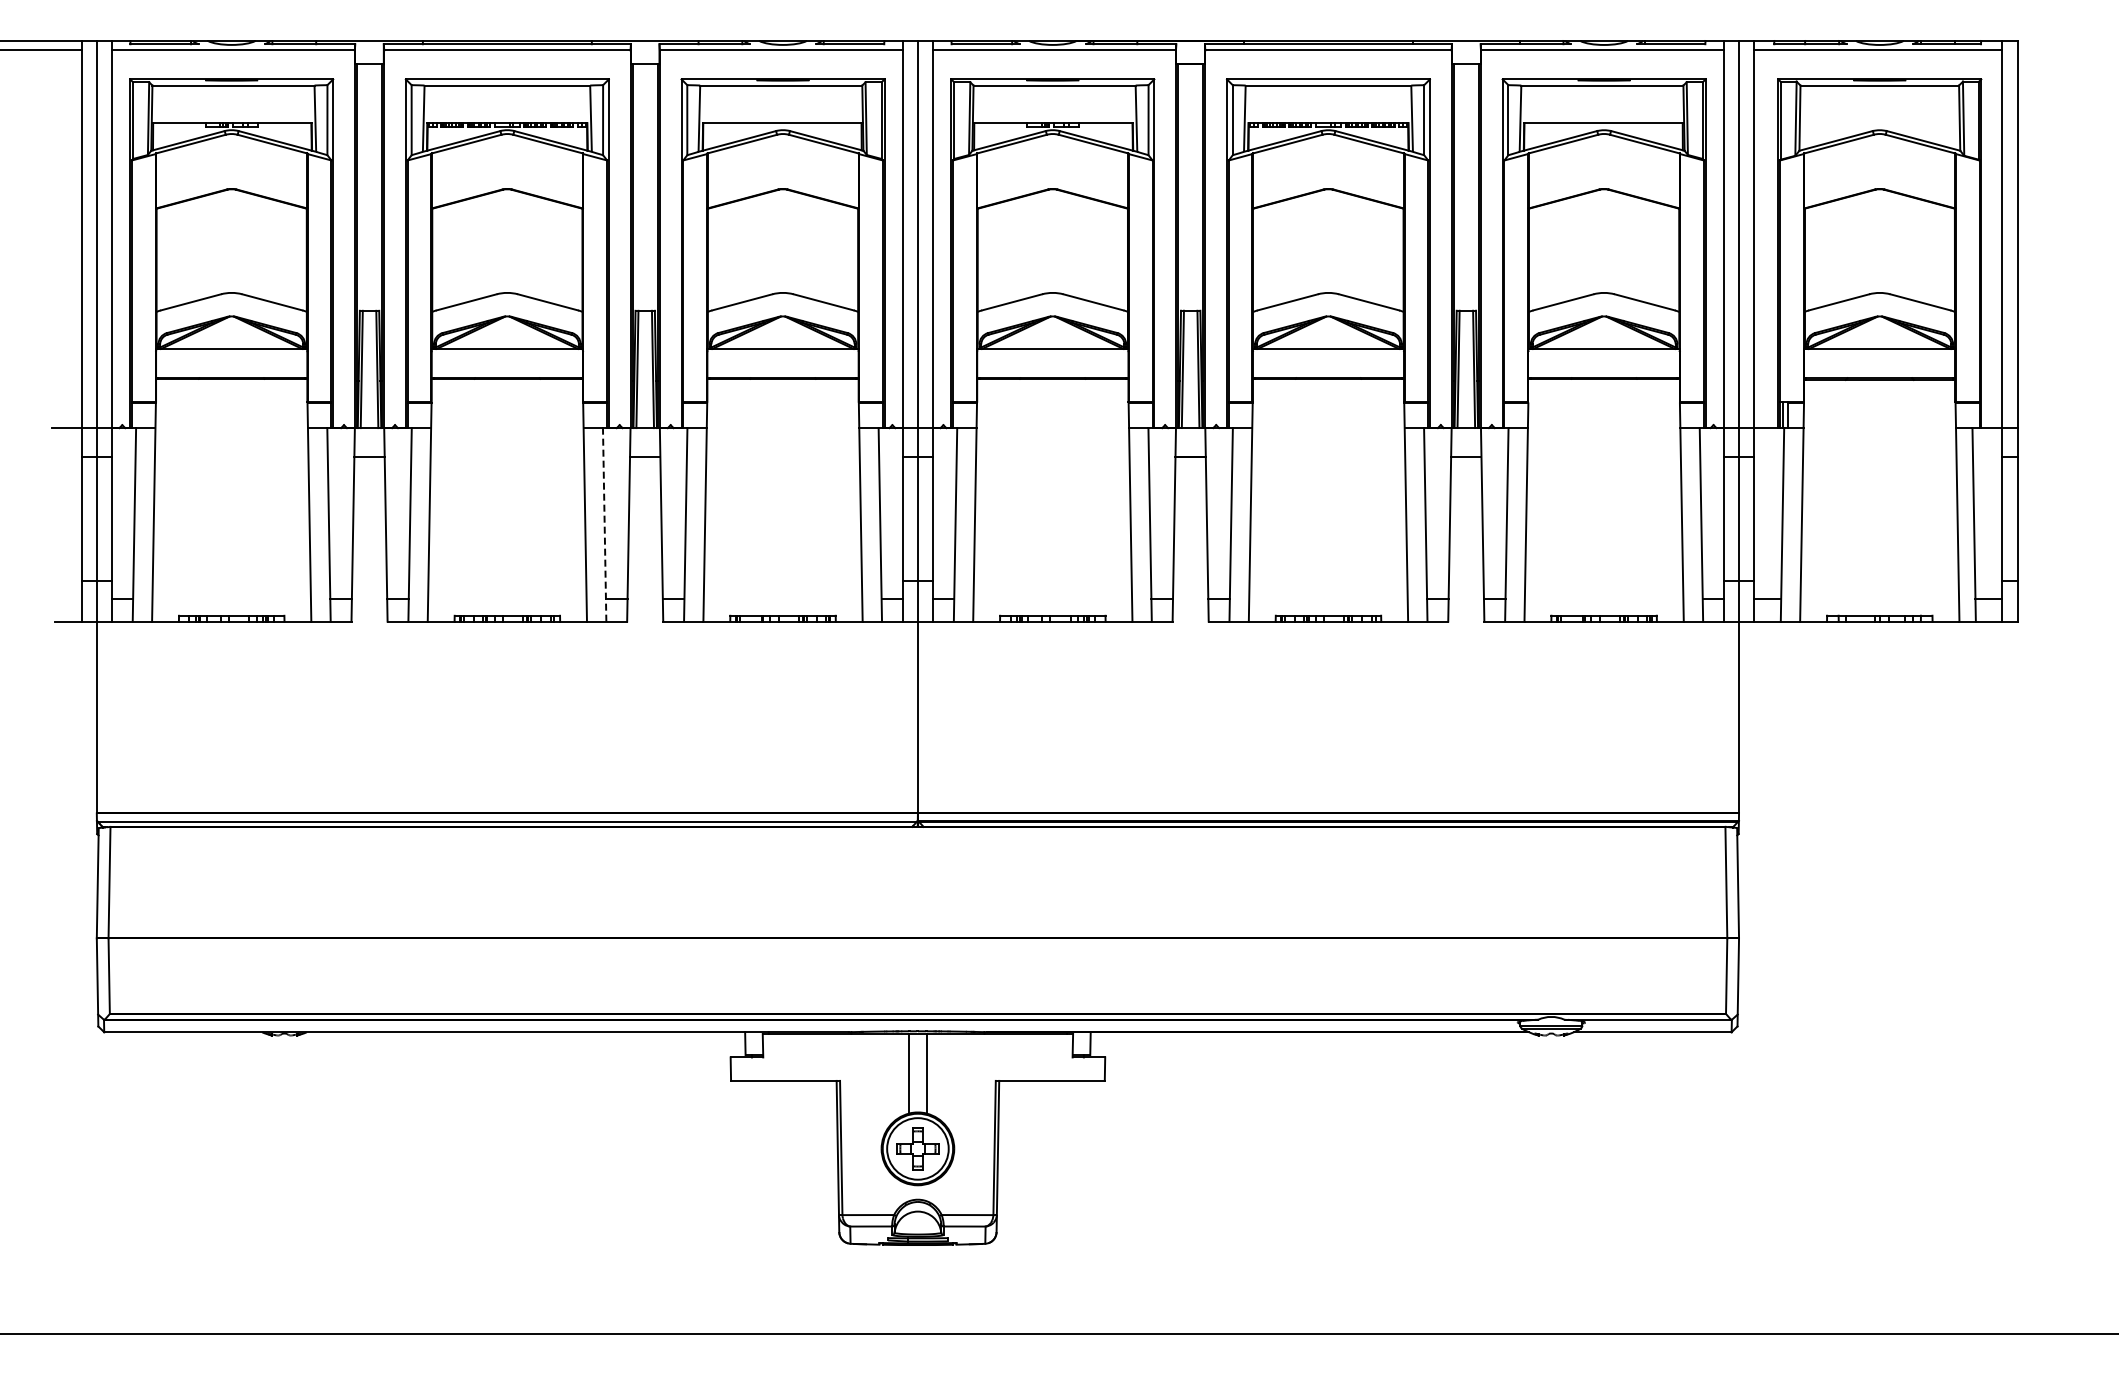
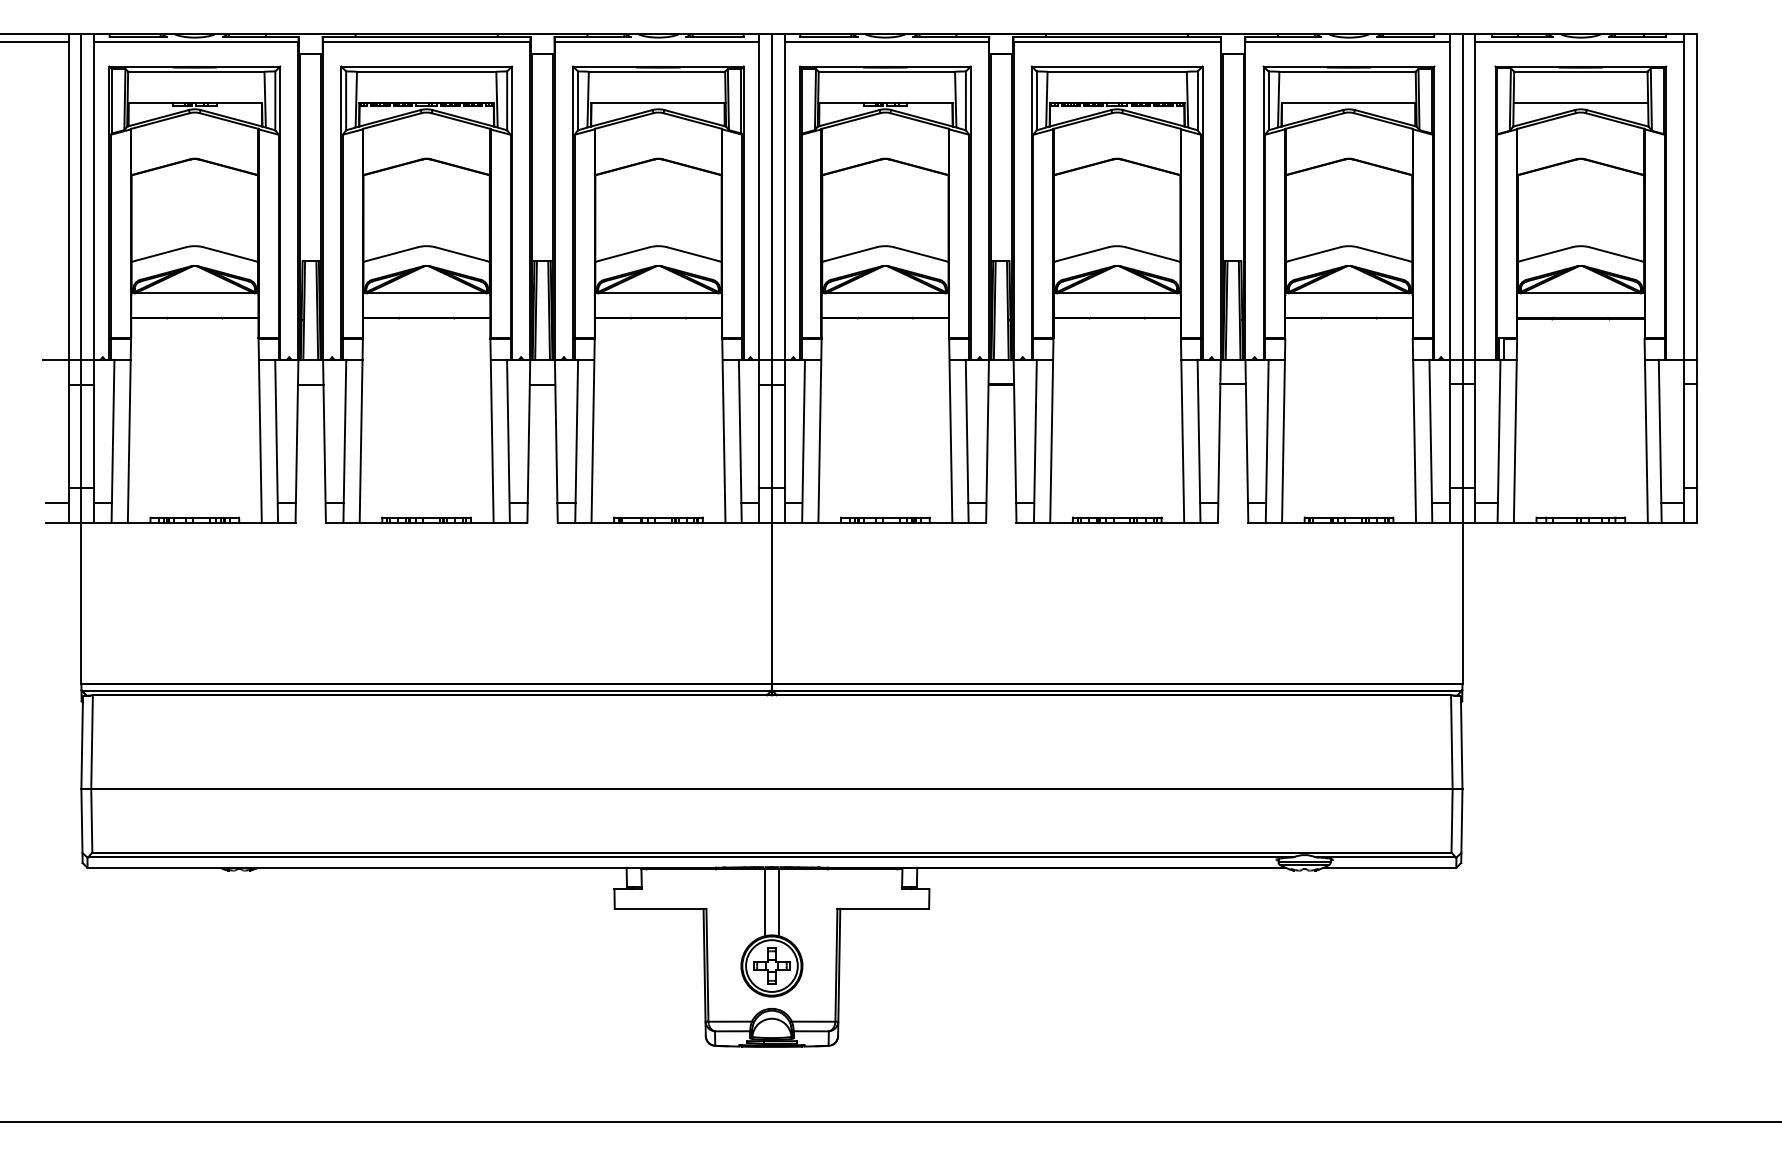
line: (1879, 123) -> (1580, 103), added
line: (604, 524) -> (508, 440), dashed -> solid
line: (67, 598) -> (56, 503), added

